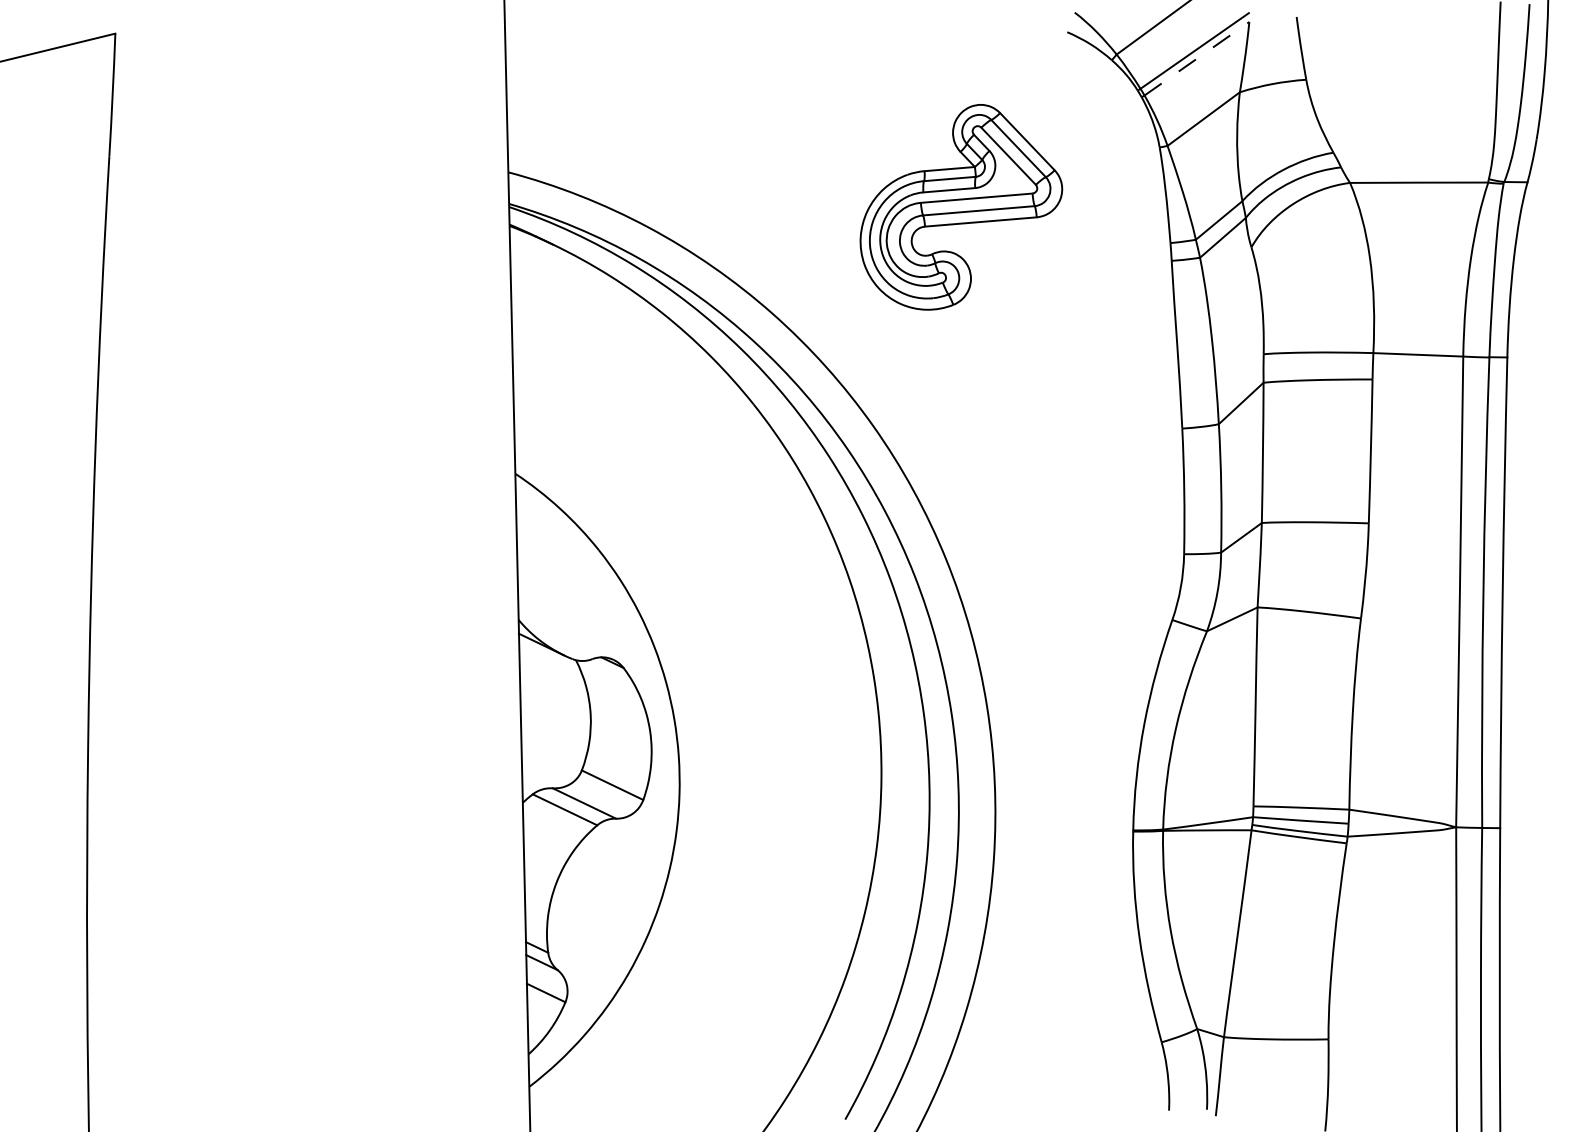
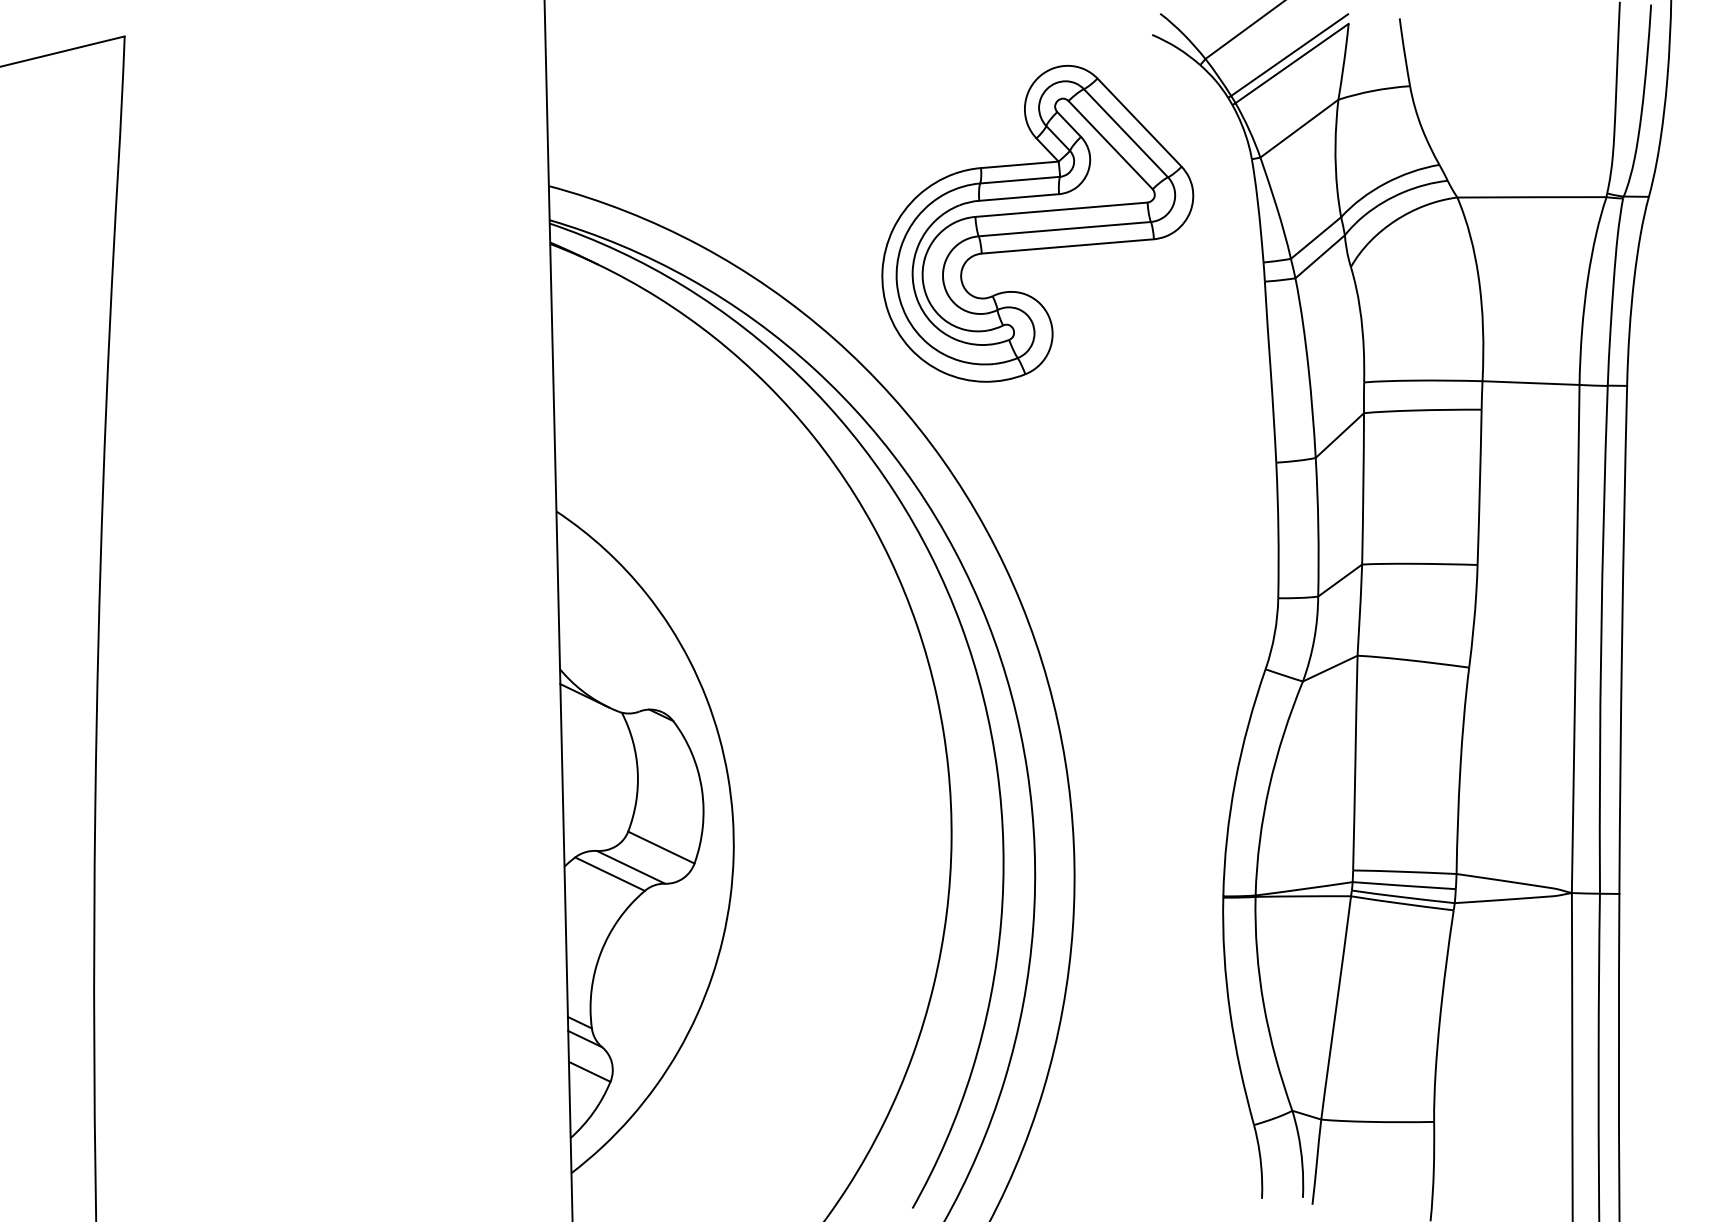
line: (1197, 58) -> (1292, 63), dashed -> solid
part: (961, 206) -> (1037, 223), size x1.43

